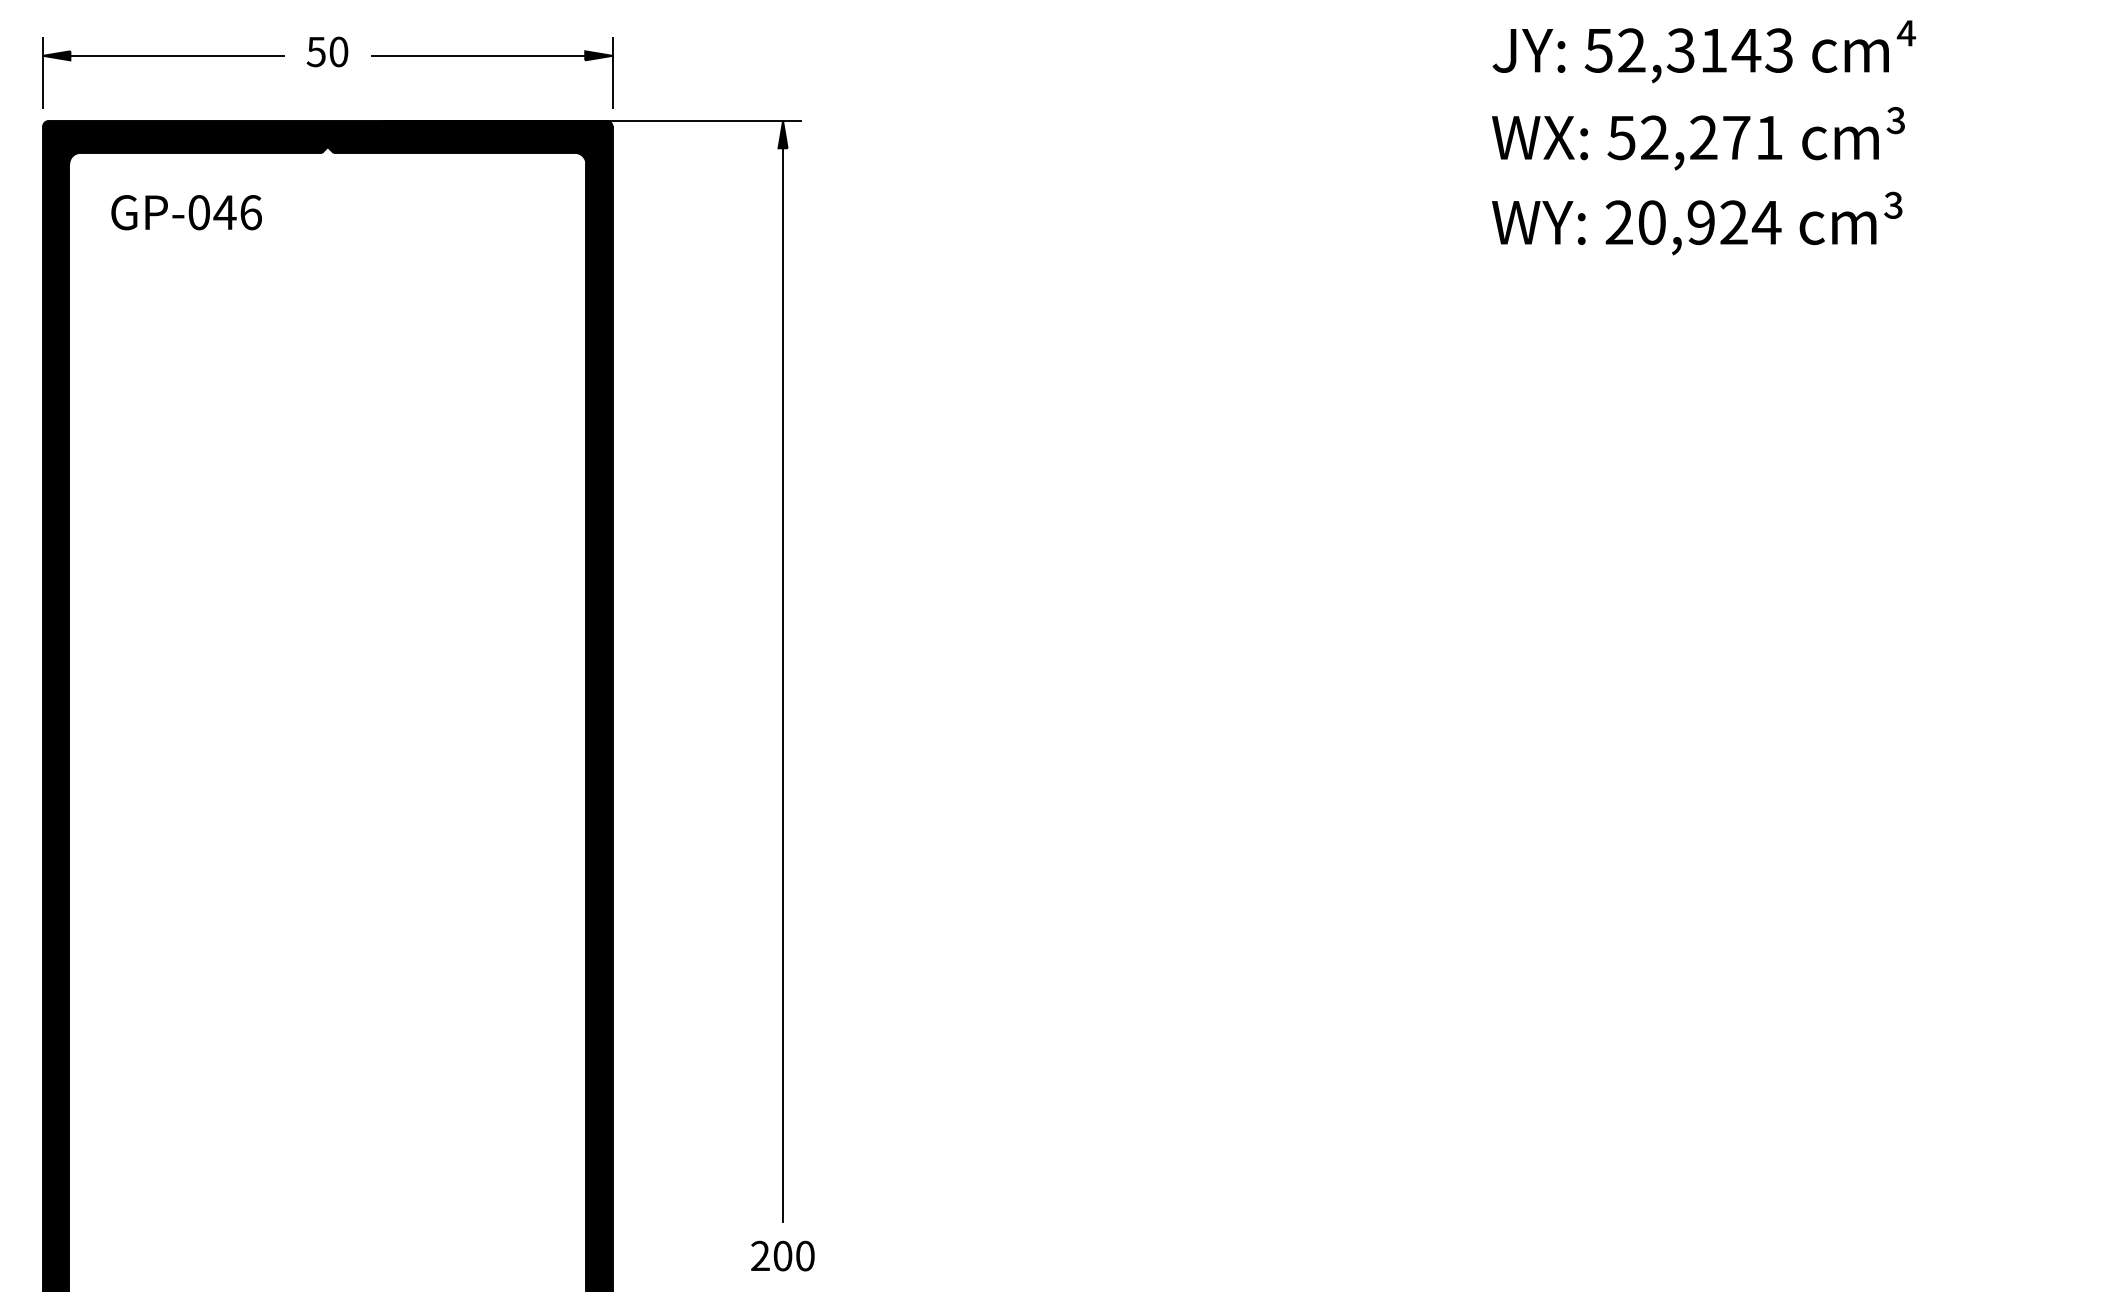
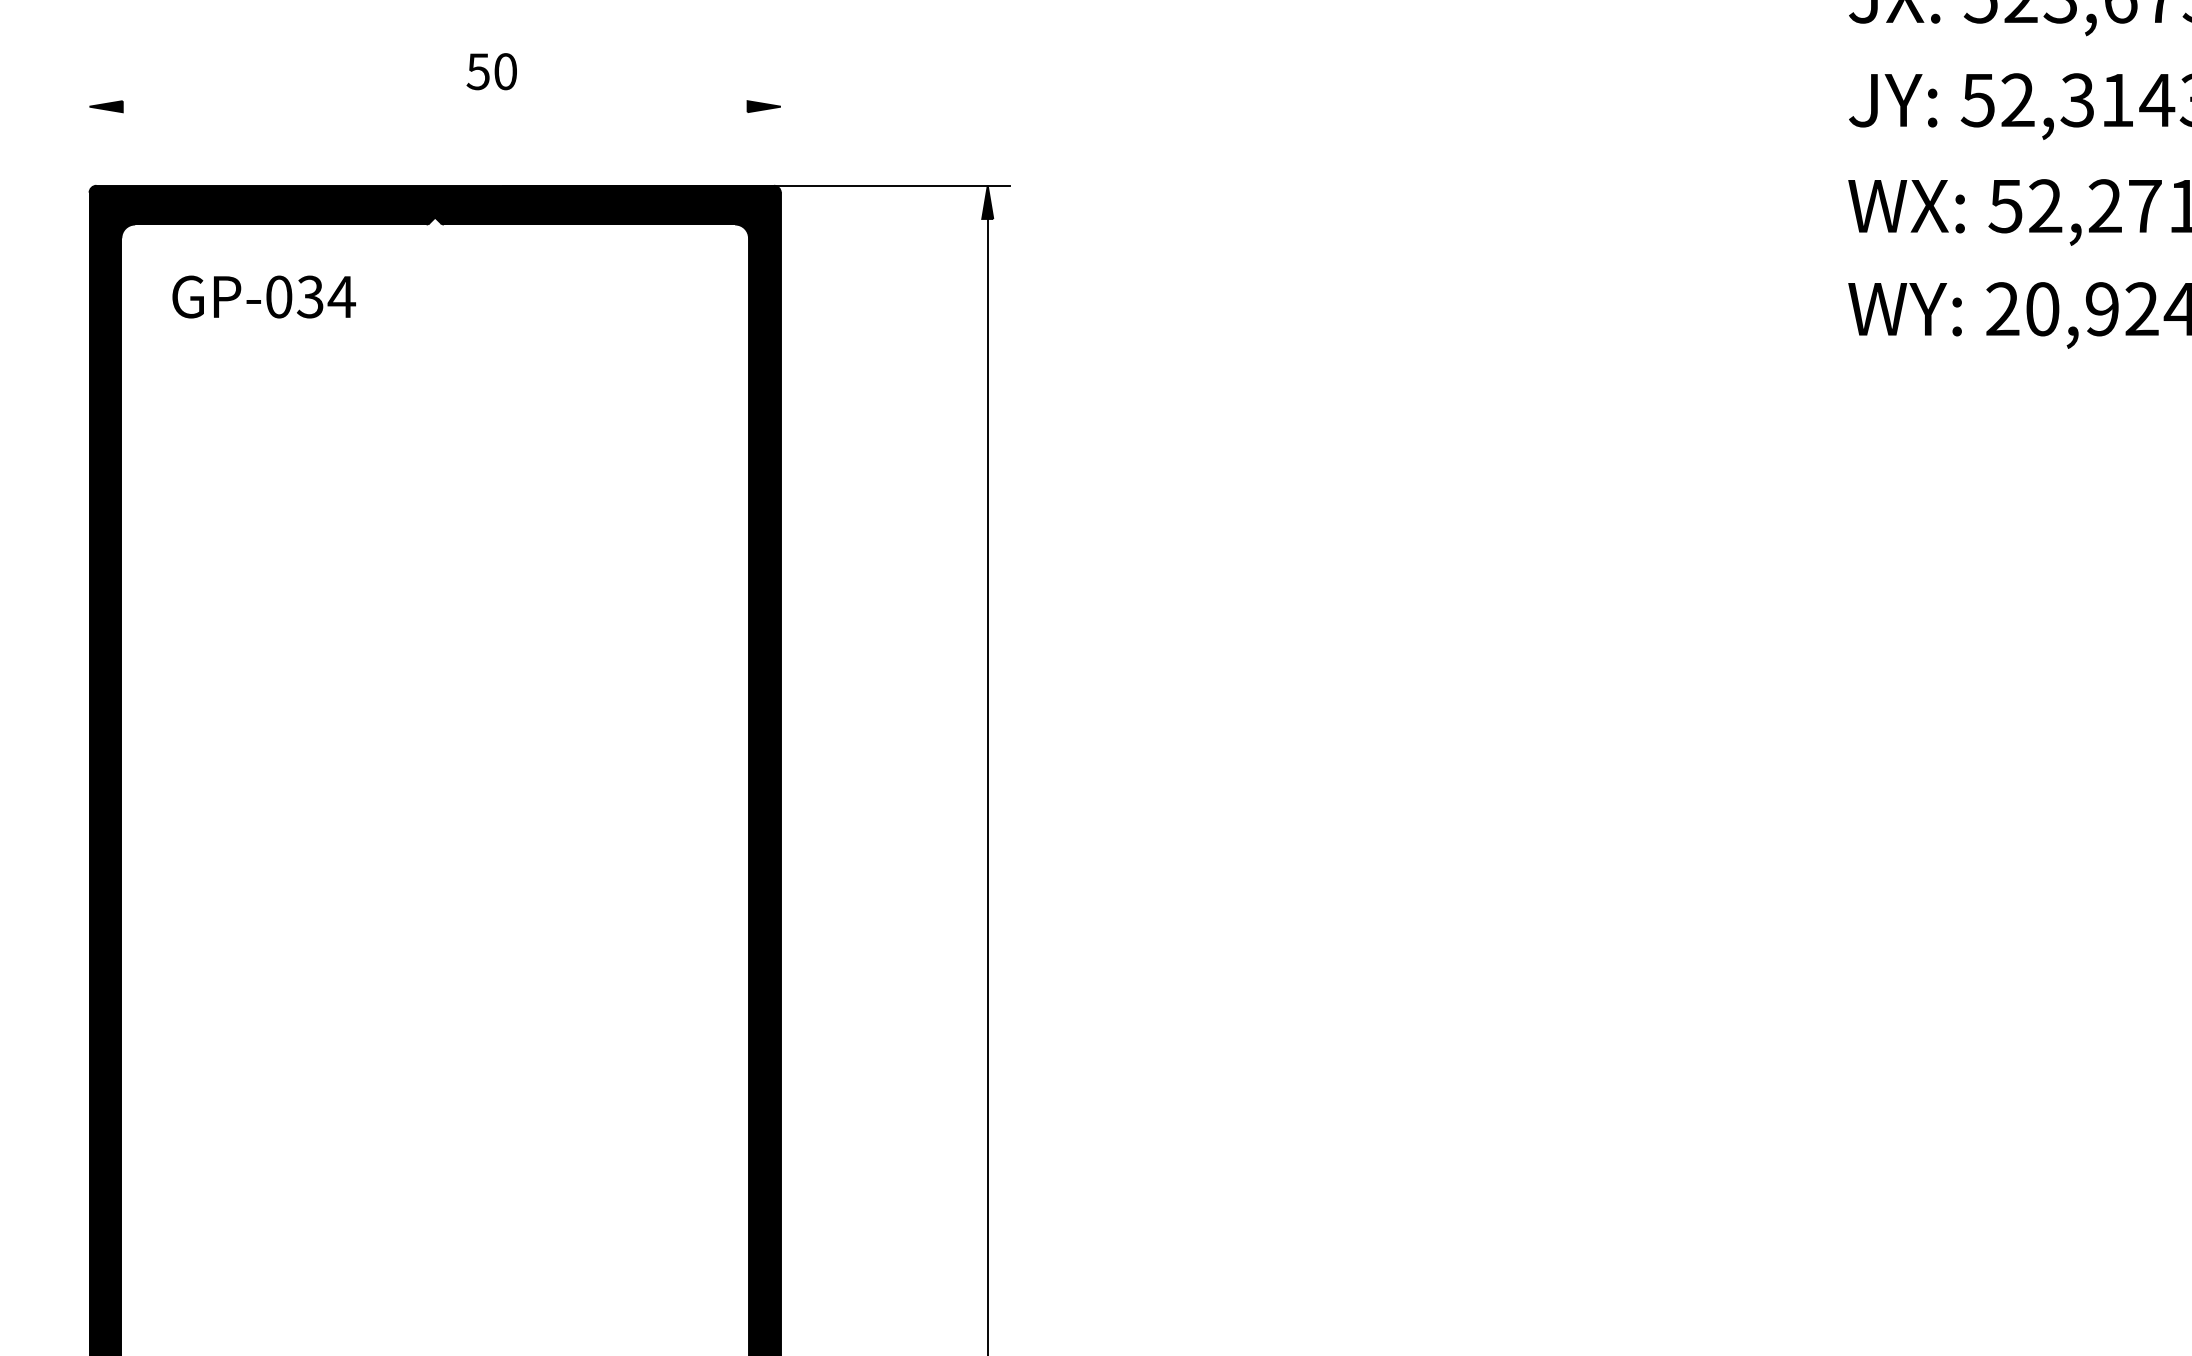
text: (327, 51) -> (491, 71), moved
line: (176, 55) -> (251, 106), removed
line: (478, 55) -> (618, 106), removed
line: (43, 72) -> (90, 126), removed
line: (612, 72) -> (780, 126), removed
text: (237, 212) -> (325, 296), GP-046 -> GP-034

